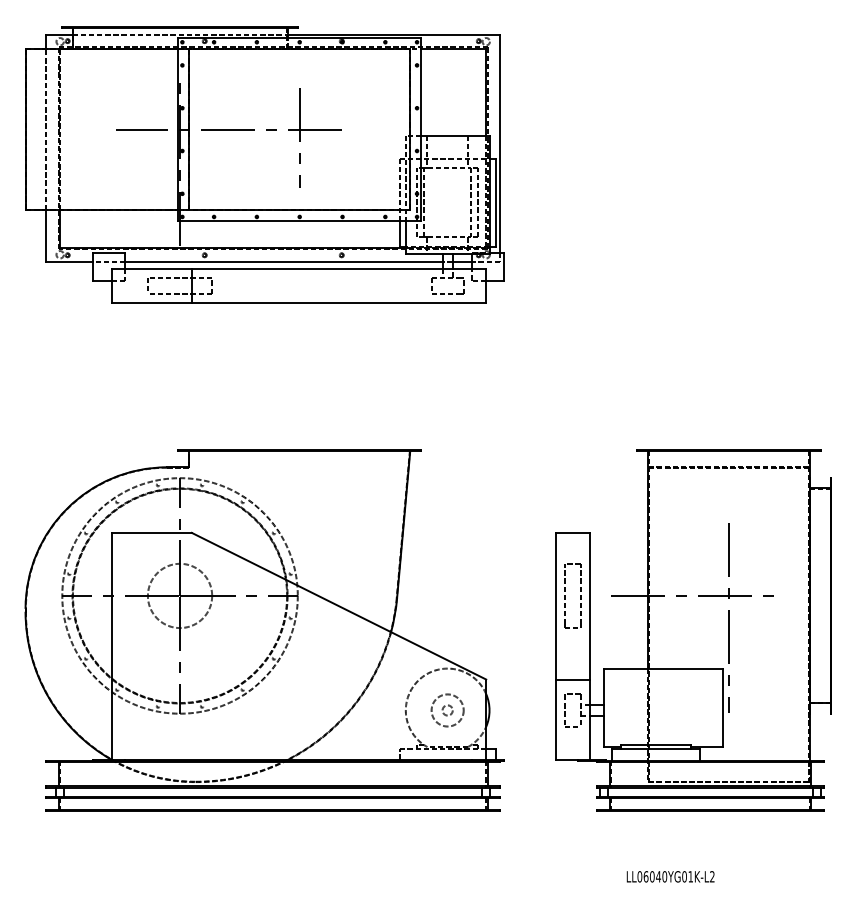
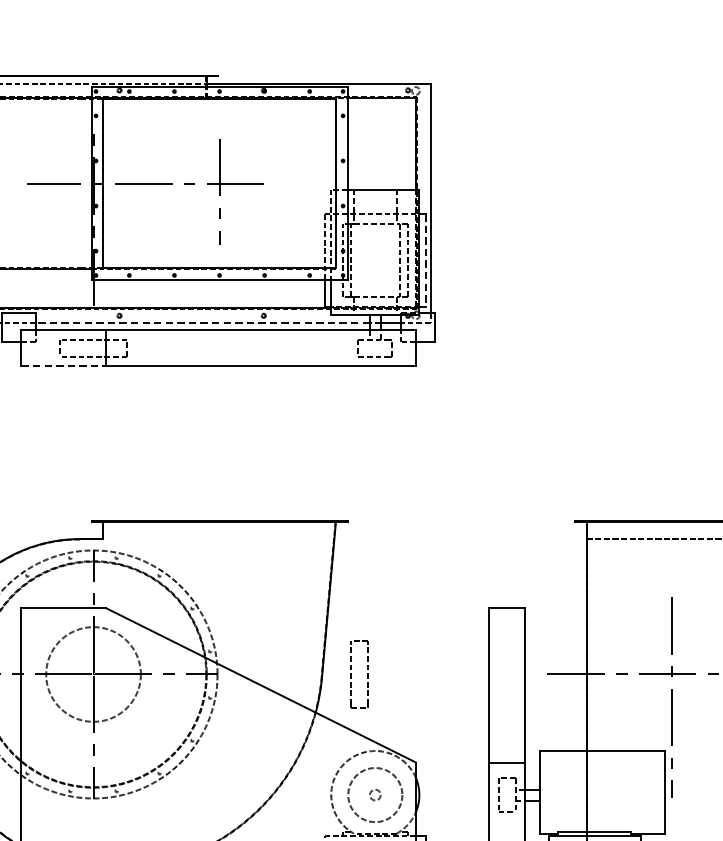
line: (495, 202) -> (425, 260), solid -> dashed
line: (284, 261) -> (203, 322), solid -> dashed
line: (152, 303) -> (64, 366), solid -> dashed
circle: (179, 595) -> (92, 674), size x1.4
part: (565, 595) -> (351, 674), moved
circle: (447, 710) -> (375, 795), size x1.6

